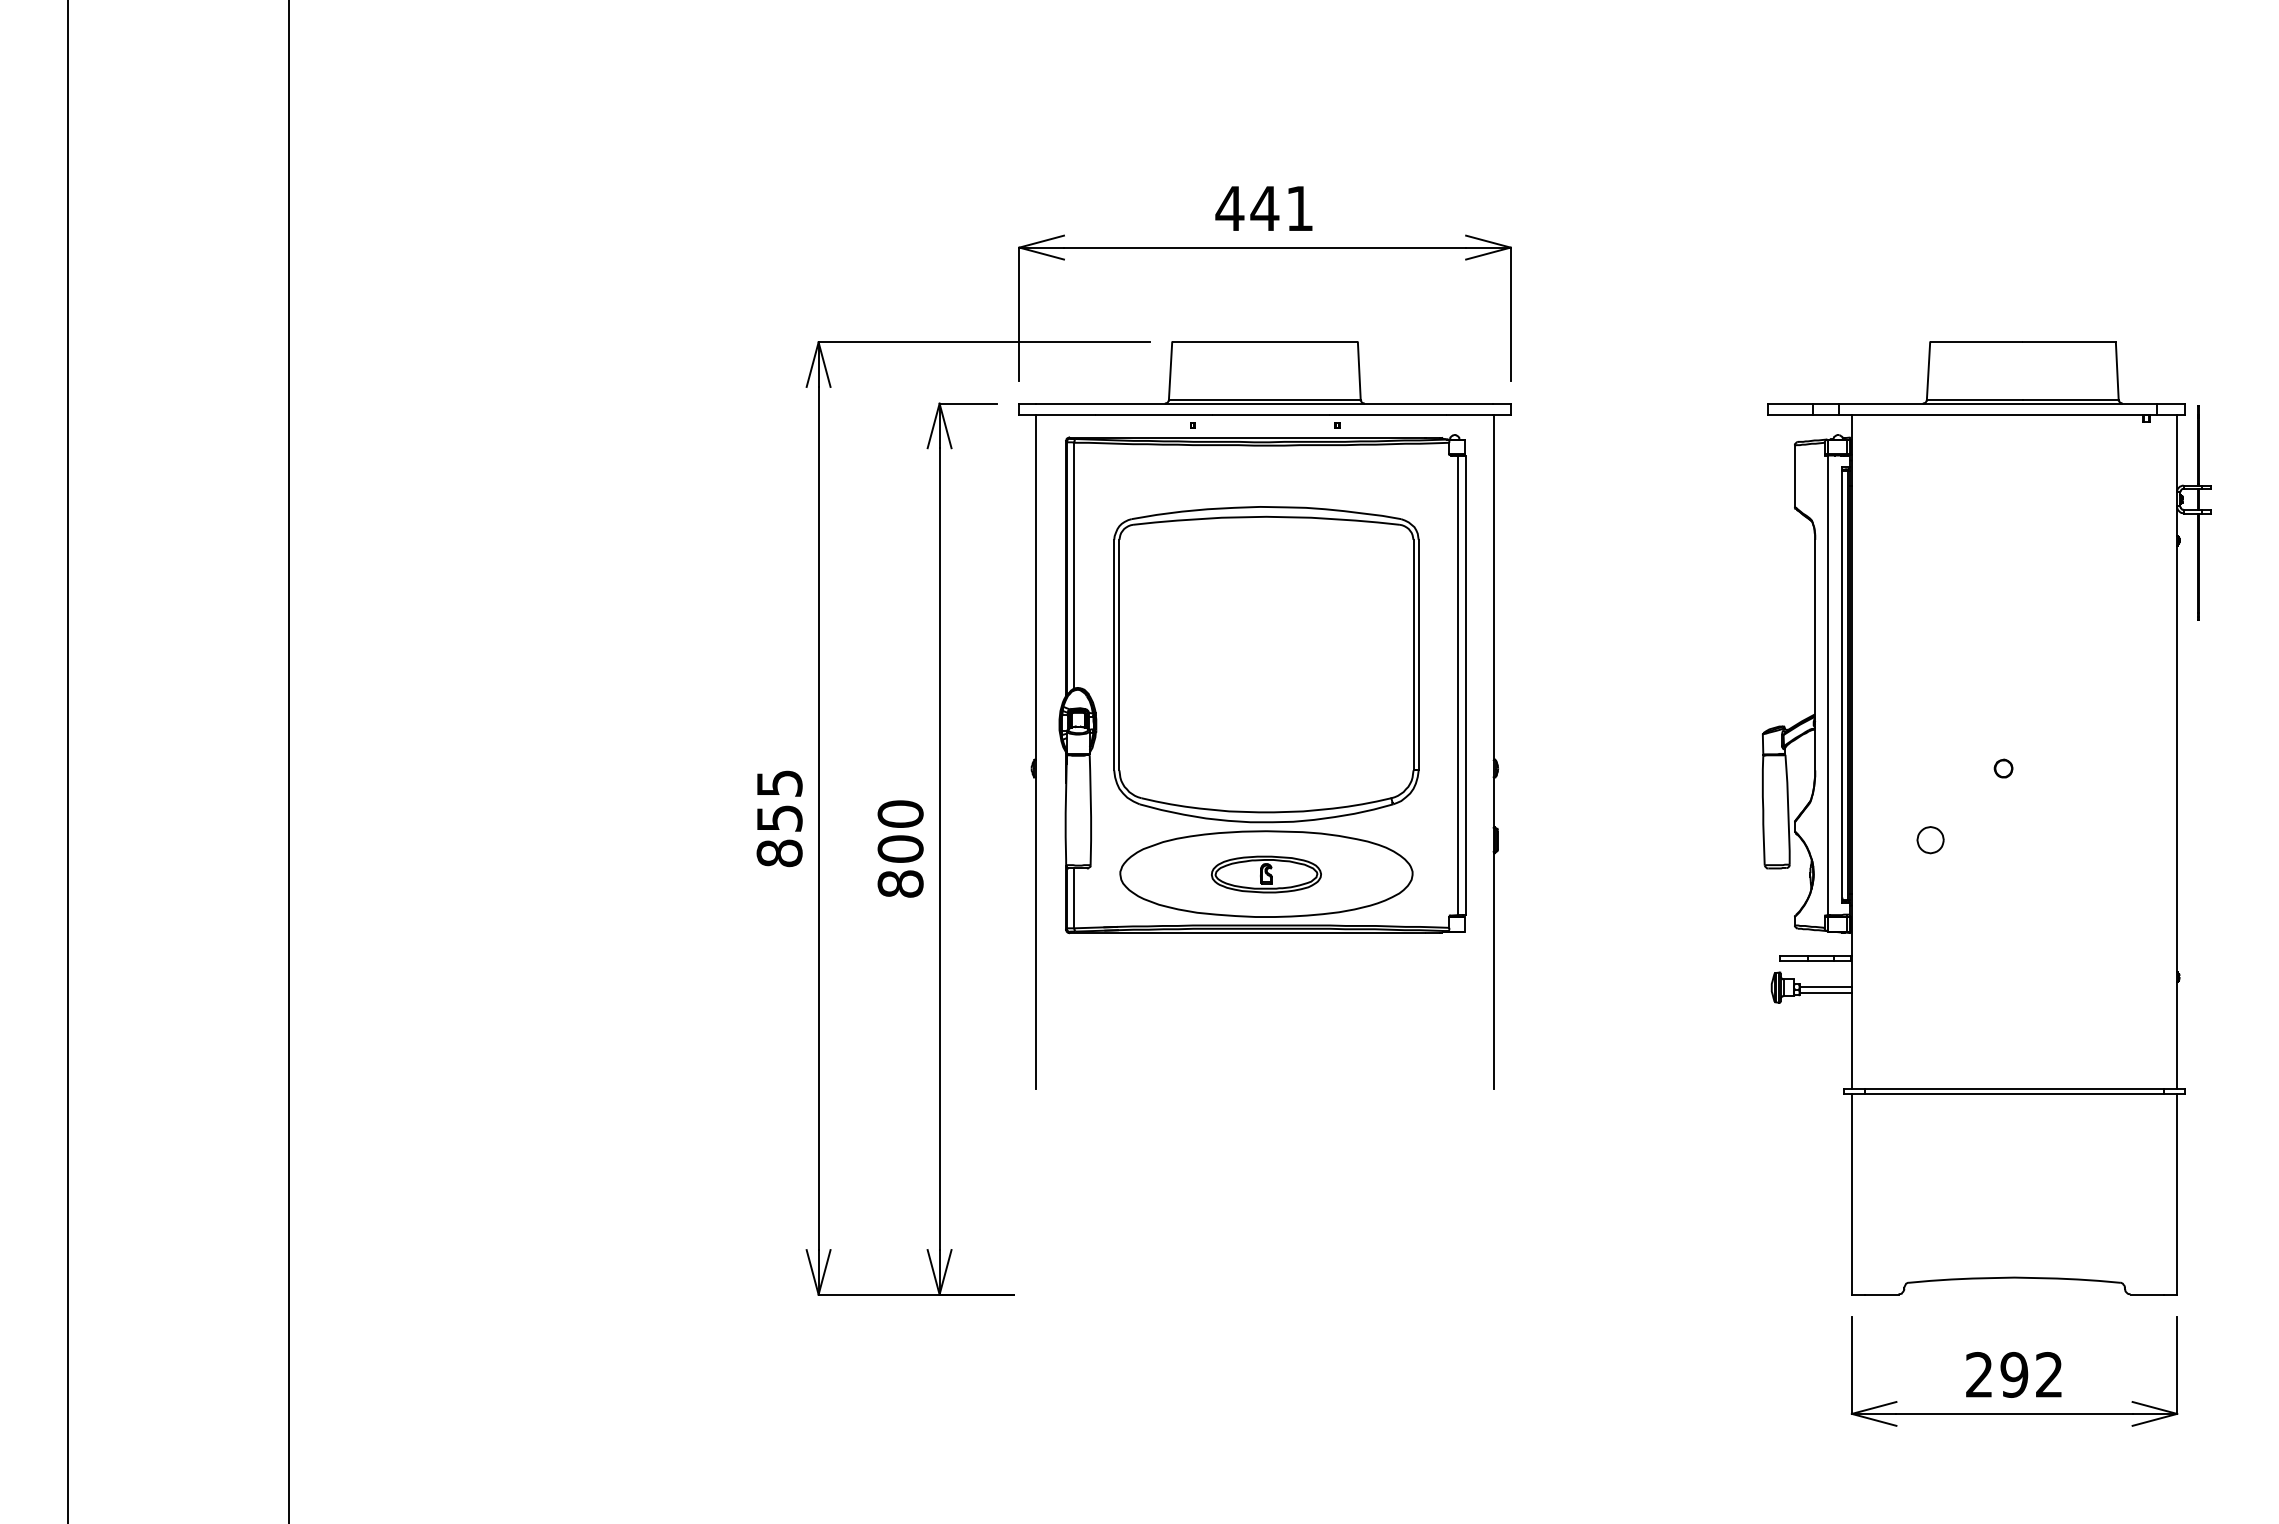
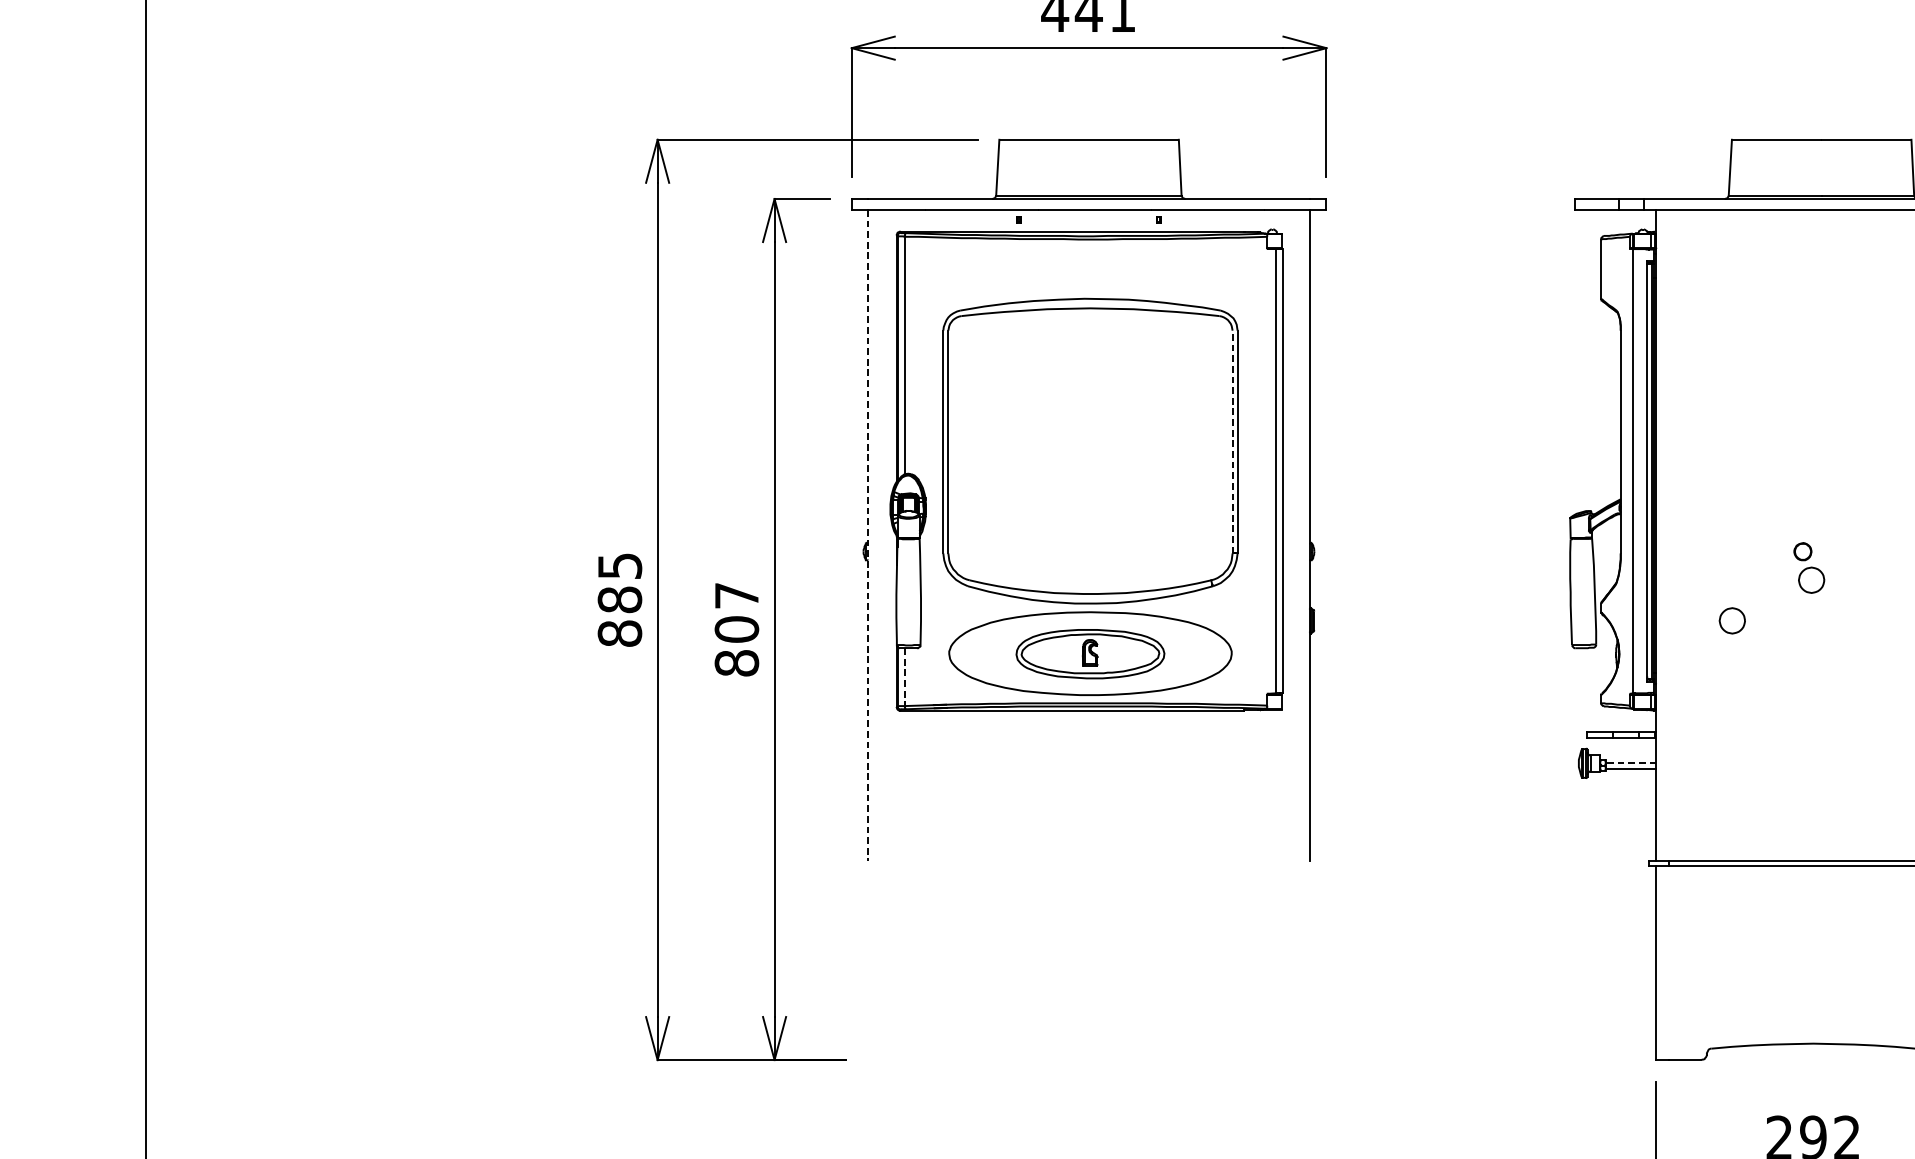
line: (1413, 654) -> (1232, 441), solid -> dashed
line: (1035, 751) -> (867, 535), solid -> dashed
part: (2012, 798) -> (1811, 580), added
text: (900, 813) -> (736, 595), 800 -> 807
text: (779, 818) -> (619, 599), 855 -> 885
part: (1266, 874) -> (1090, 654), size x1.4
line: (1074, 898) -> (904, 677), solid -> dashed
line: (1825, 986) -> (1630, 762), solid -> dashed

